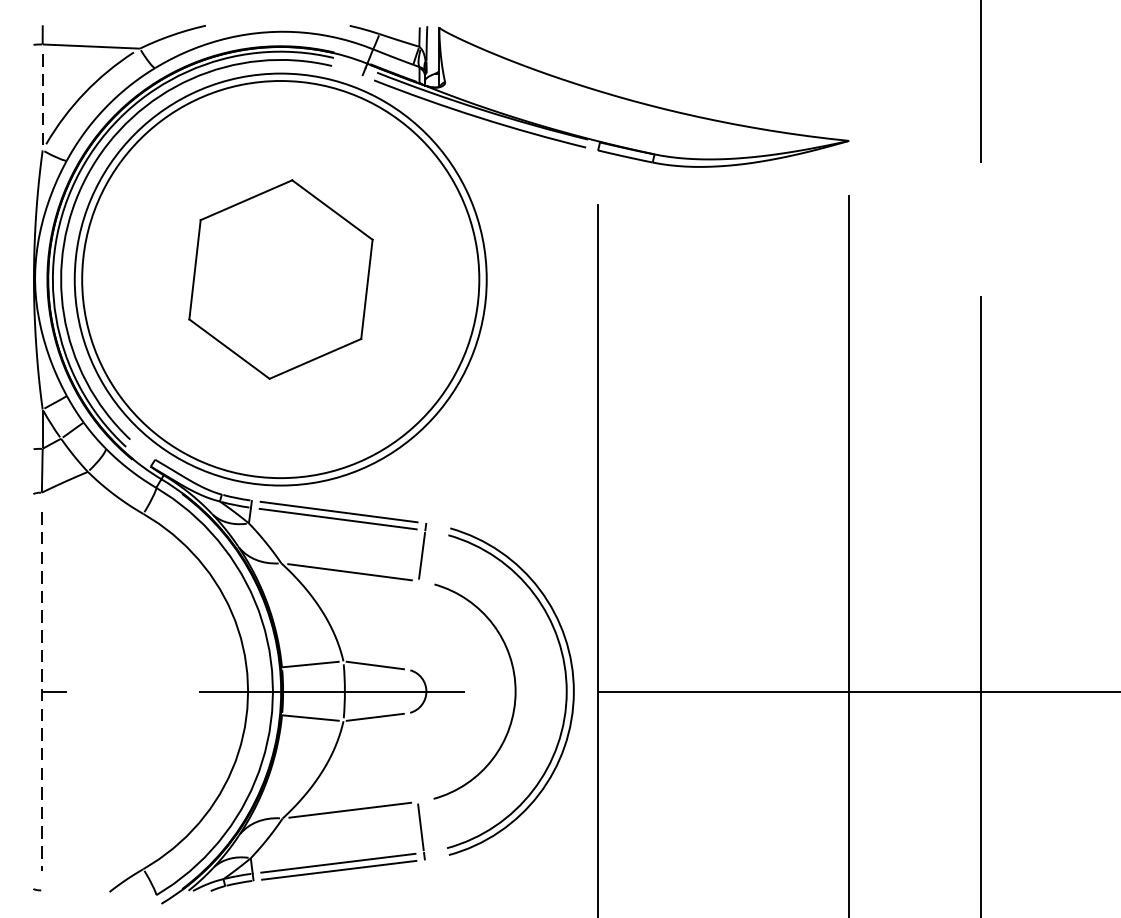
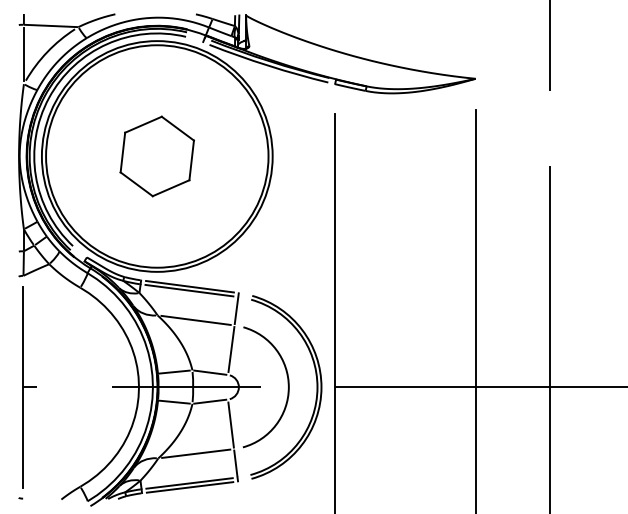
line: (41, 97) -> (23, 54), dashed -> solid
part: (279, 279) -> (156, 156), size x0.71
line: (413, 624) -> (231, 349), added
line: (41, 691) -> (23, 387), dashed -> solid
line: (411, 758) -> (230, 424), added

